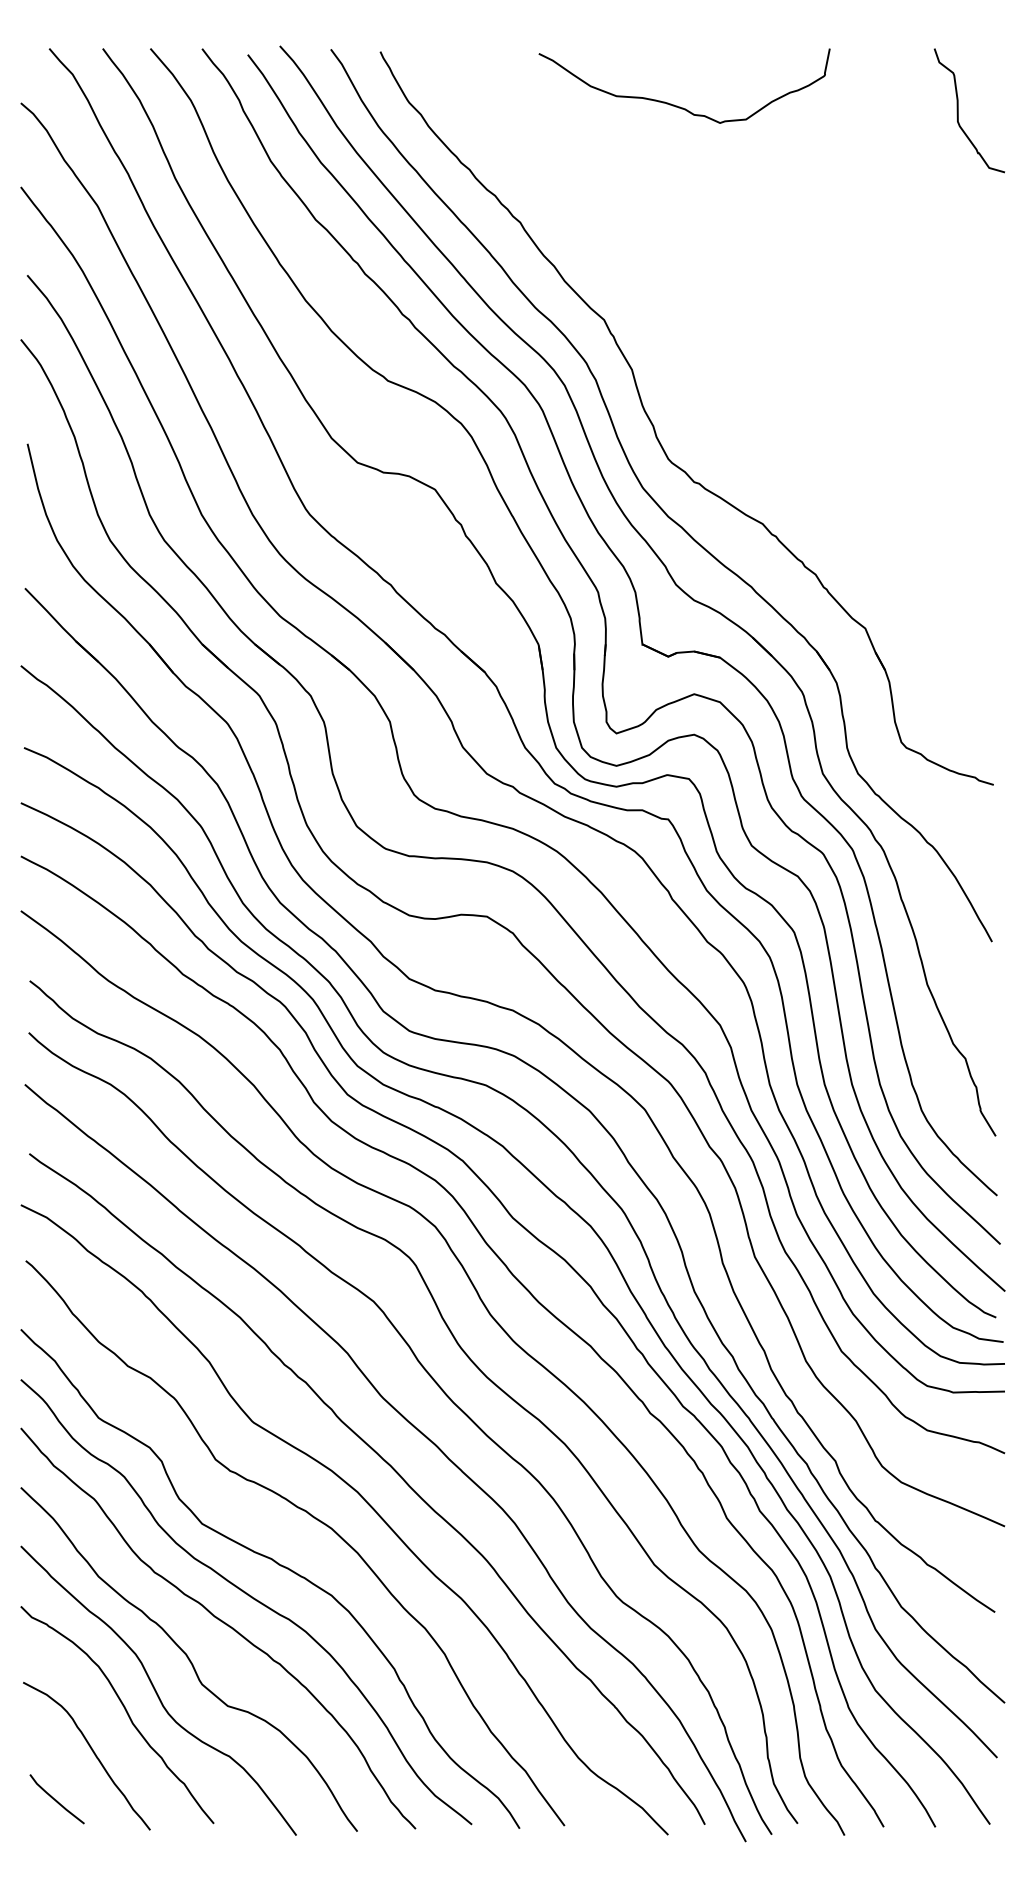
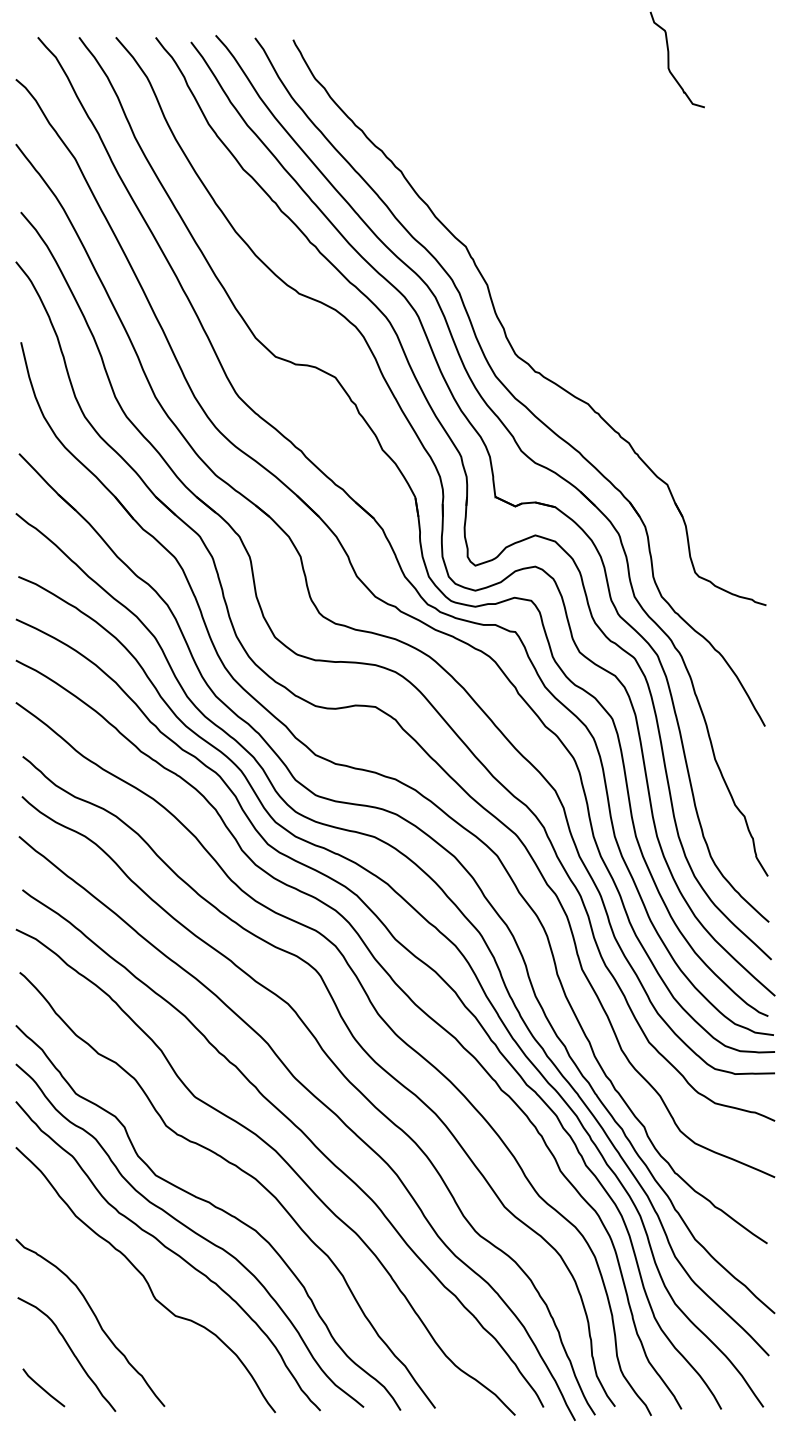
curve: (677, 105) -> (522, 81), removed
curve: (958, 110) -> (669, 59), moved
curve: (156, 1690) -> (120, 1303), removed

